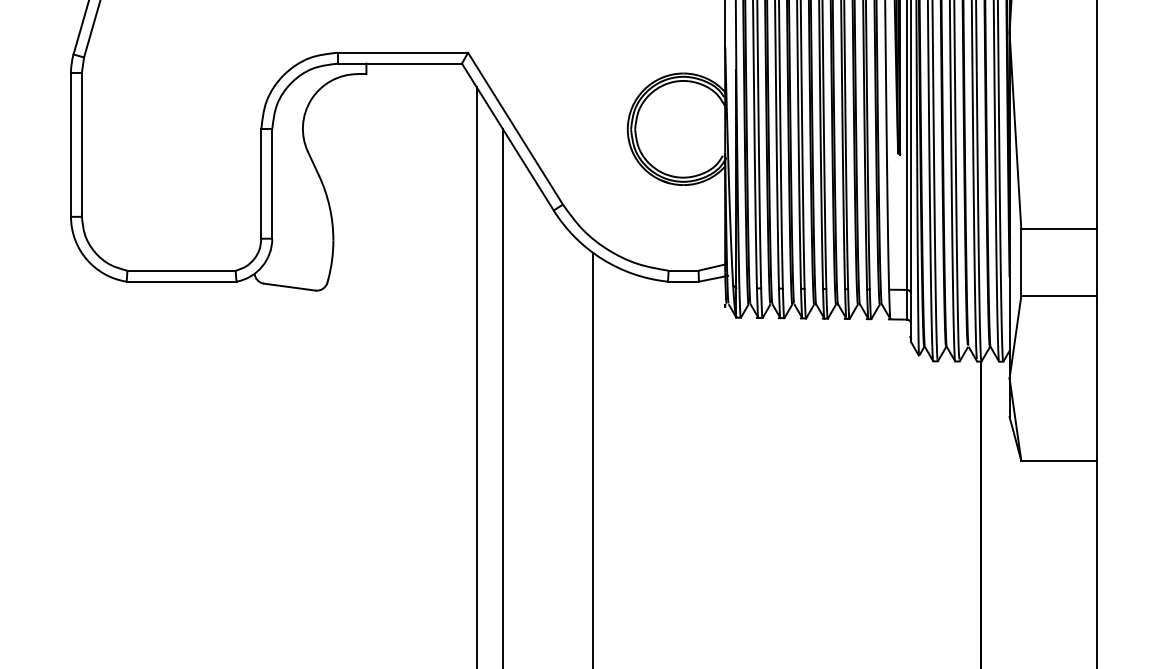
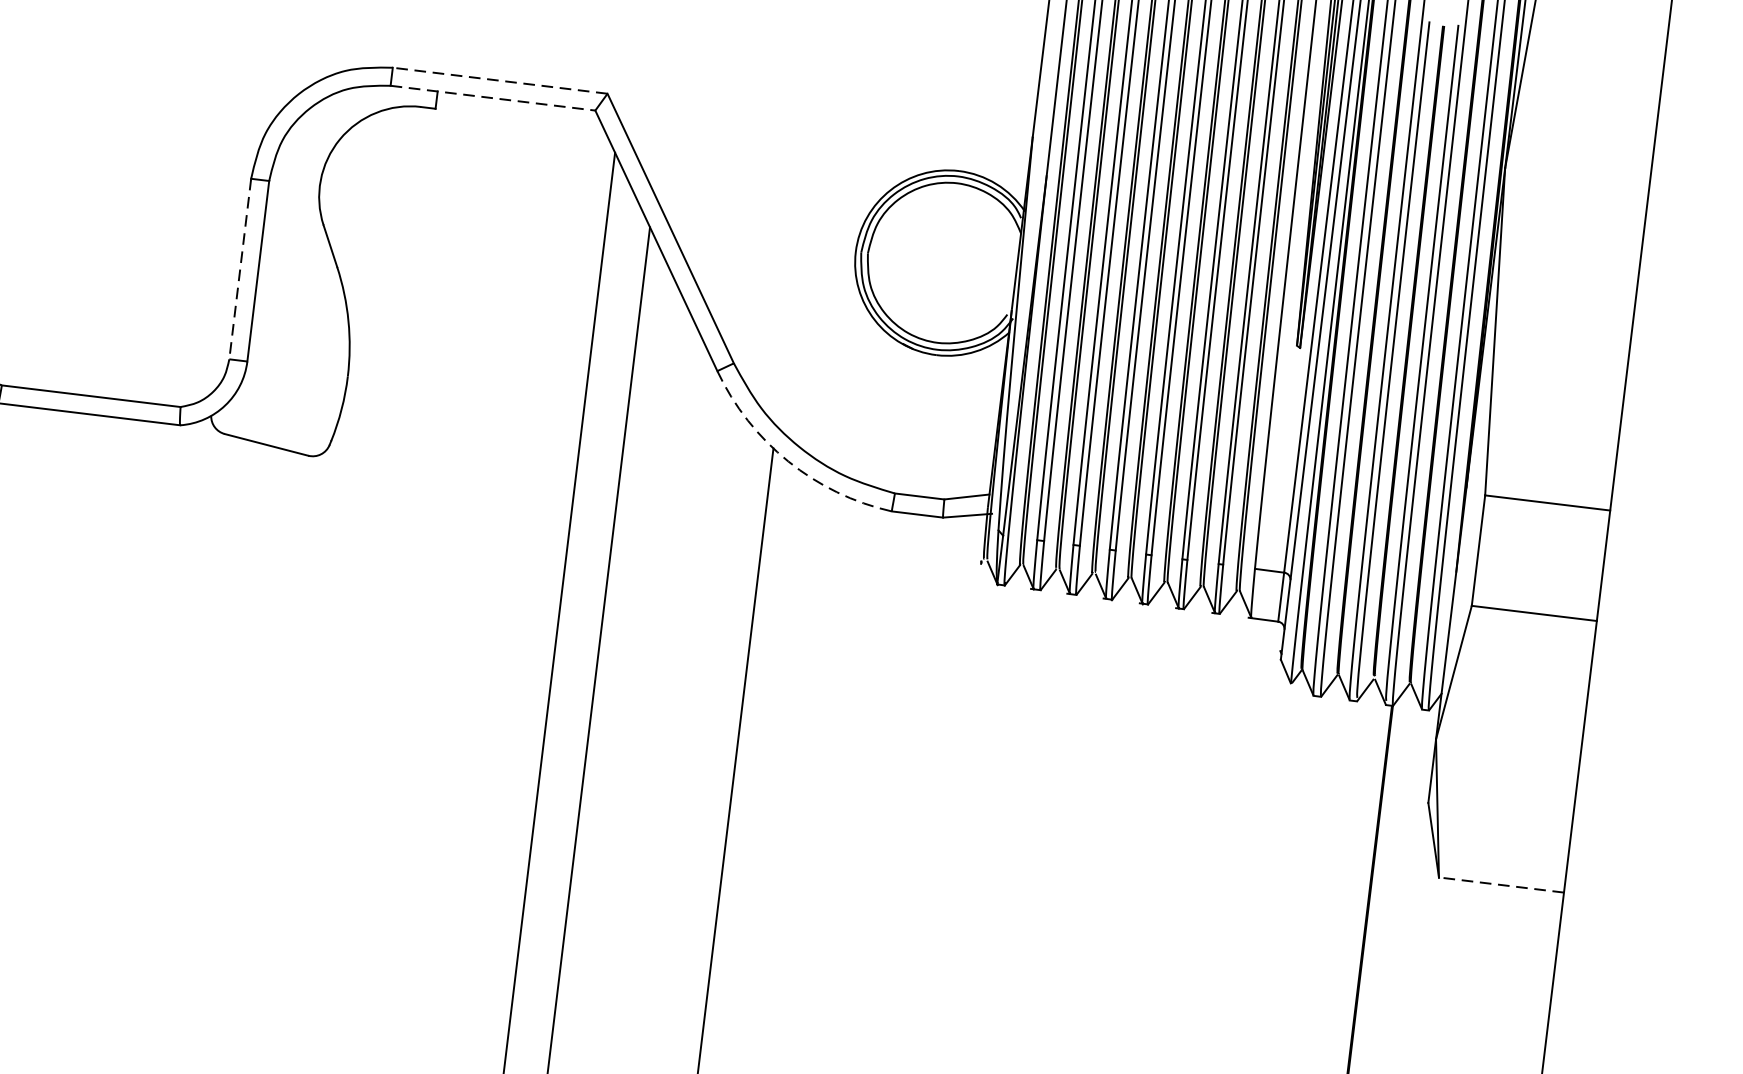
line: (402, 52) -> (499, 80), solid -> dashed
line: (400, 63) -> (493, 97), solid -> dashed
line: (261, 184) -> (240, 269), solid -> dashed
arc: (602, 259) -> (788, 461), solid -> dashed
line: (1059, 460) -> (1502, 884), solid -> dashed

